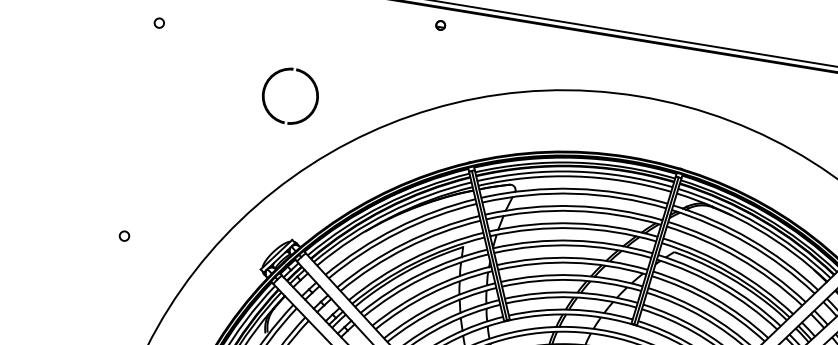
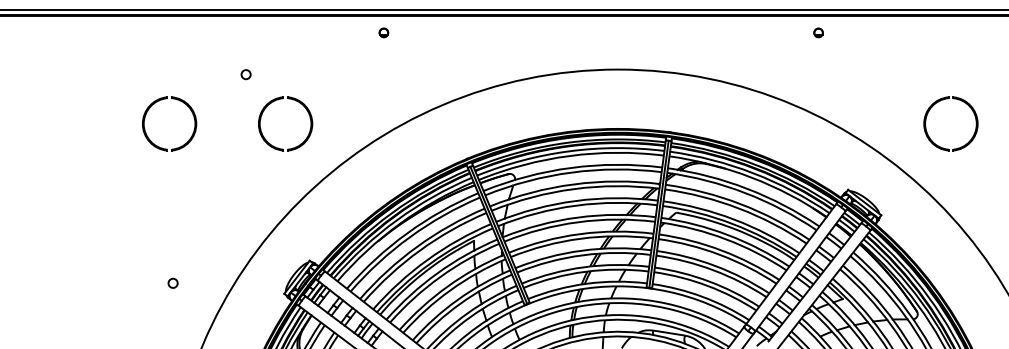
circle: (158, 22) -> (245, 74), moved
part: (440, 25) -> (383, 32), moved
part: (168, 51) -> (162, 100), added
circle: (124, 235) -> (172, 282), moved

